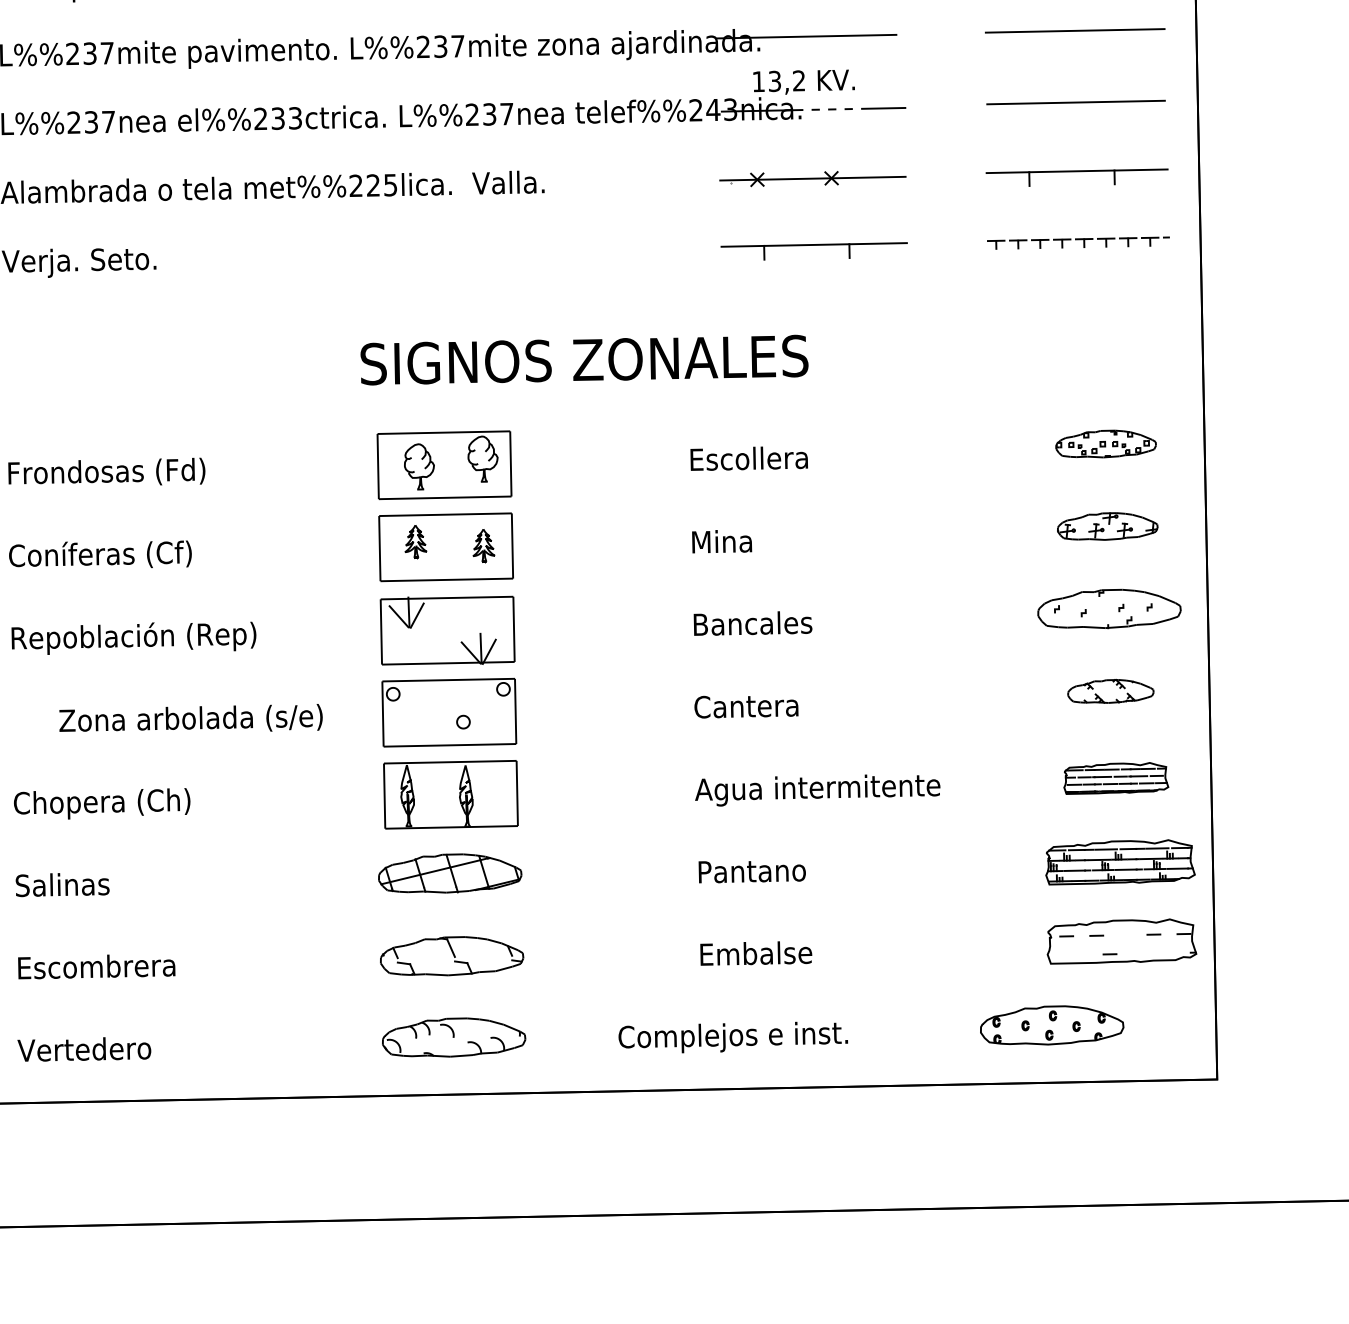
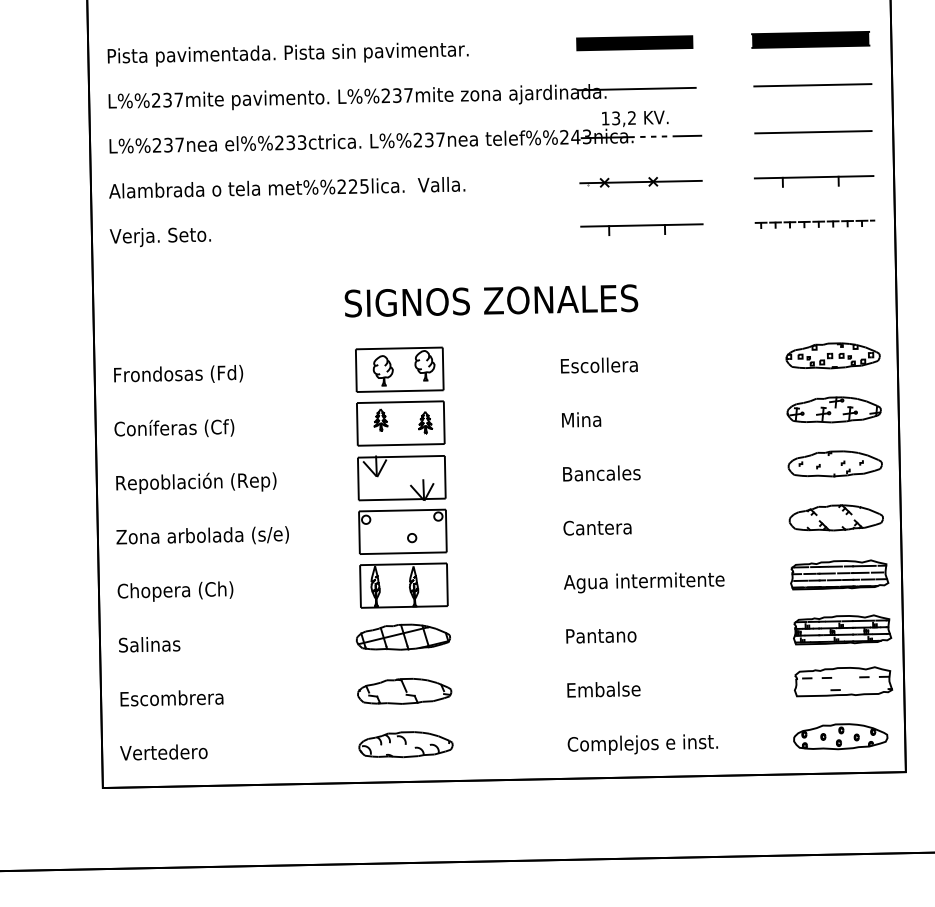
part: (1105, 443) -> (832, 355), size x1.43
part: (1106, 525) -> (833, 409), size x1.43
part: (1109, 690) -> (835, 517), size x1.67
text: (190, 718) -> (202, 535), moved
part: (1115, 777) -> (839, 574), size x1.43
part: (1051, 1025) -> (840, 736), moved
text: (732, 1037) -> (642, 744), moved

